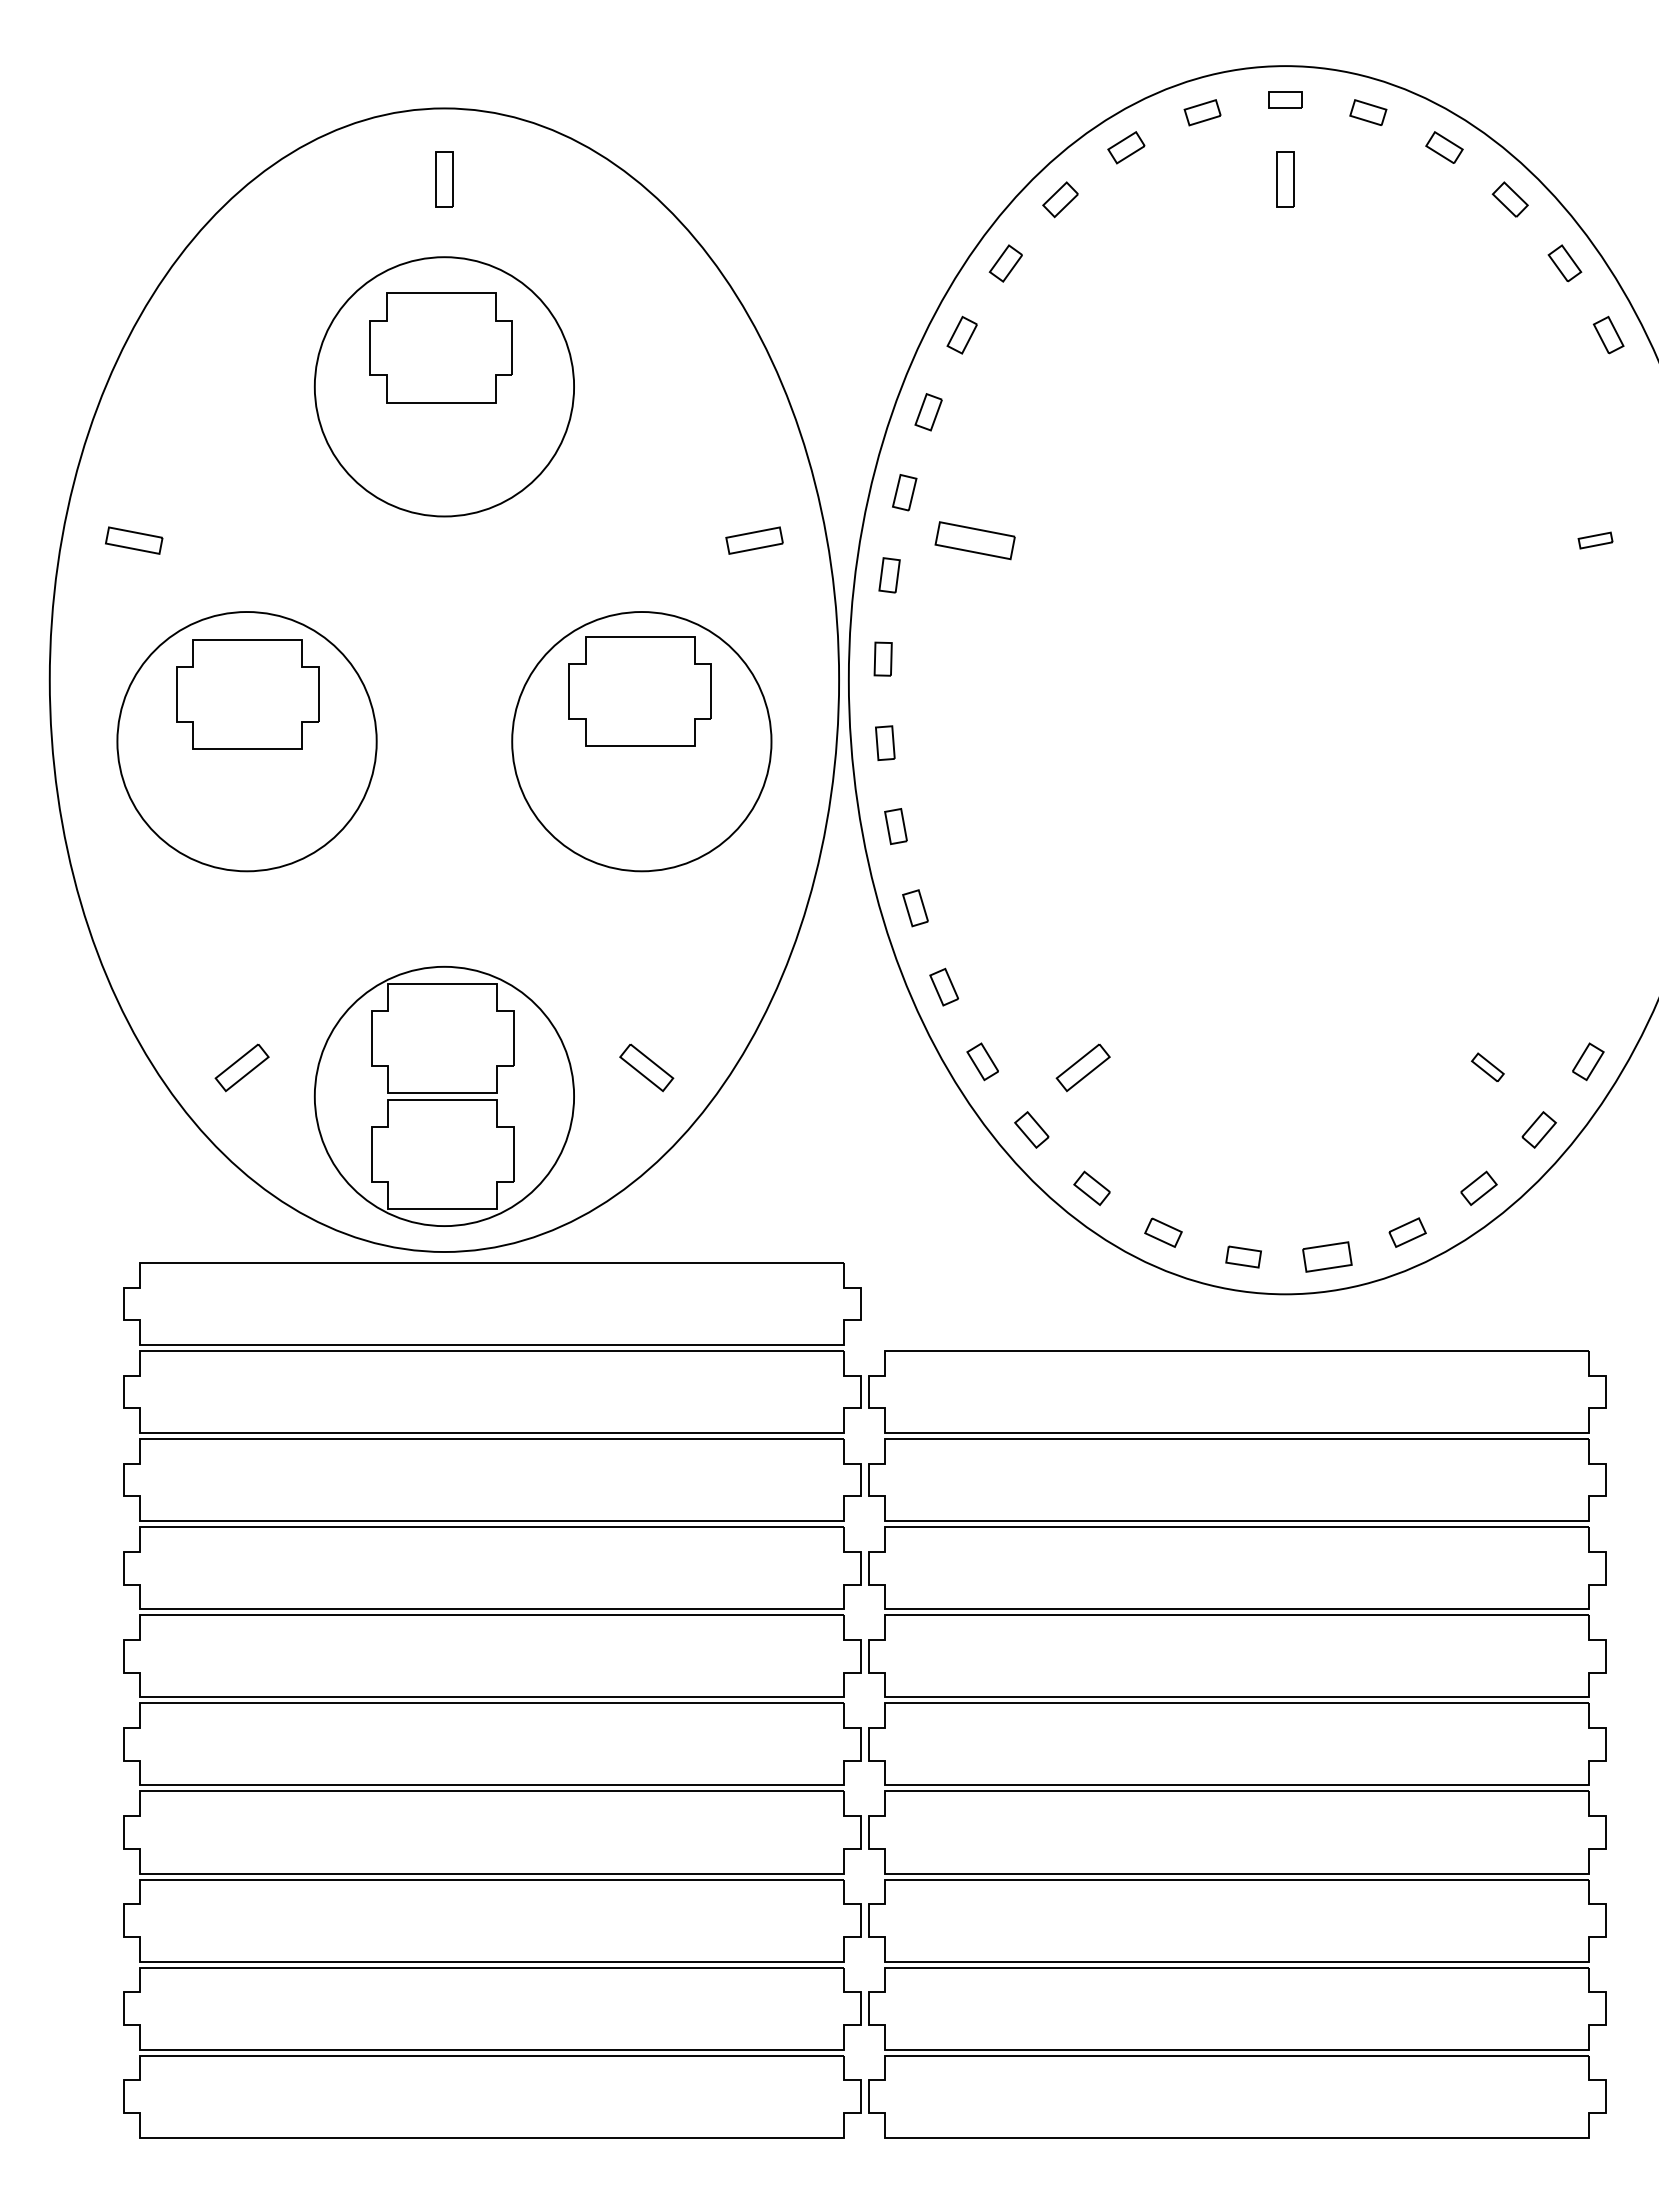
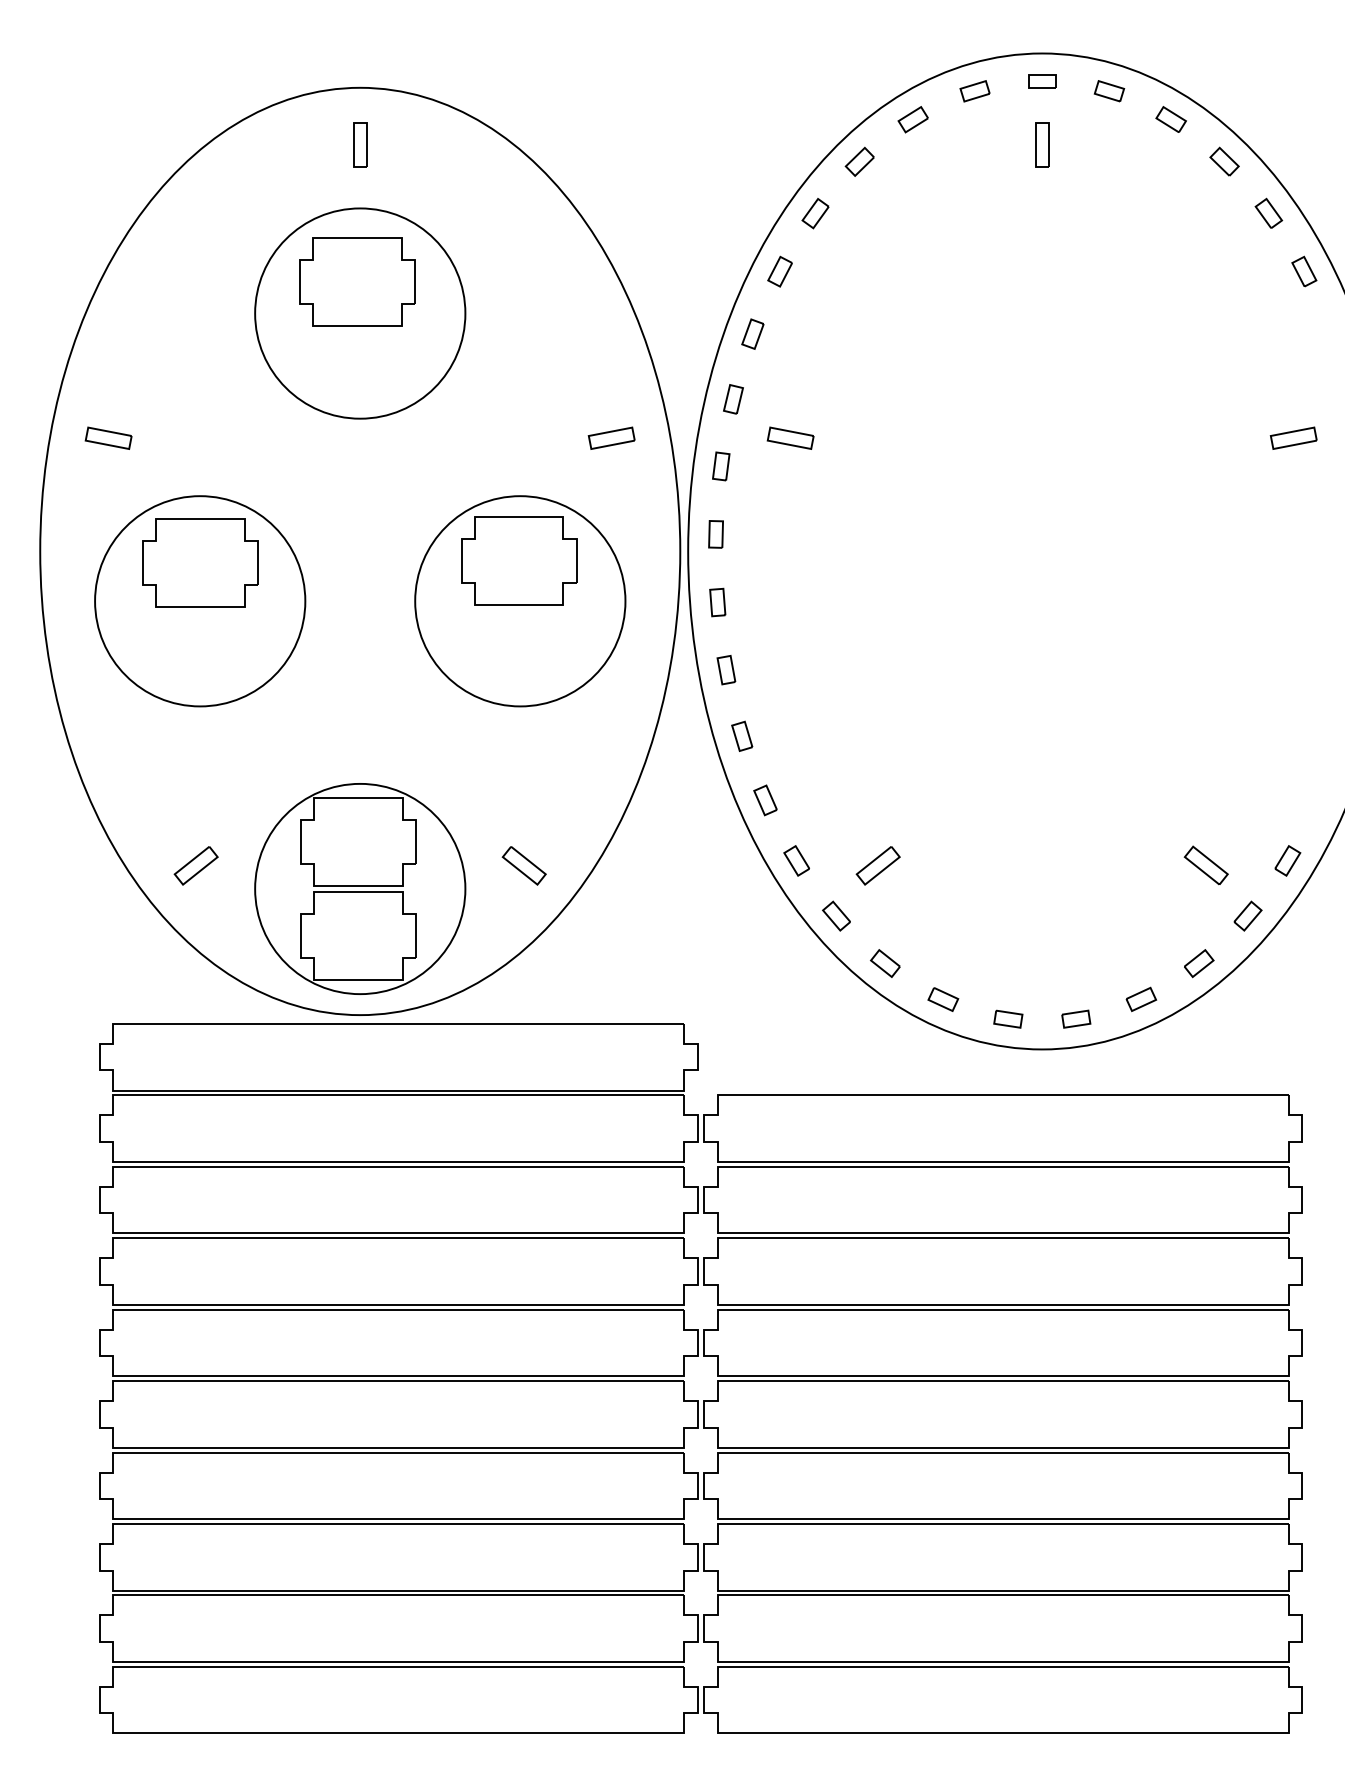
part: (975, 540) -> (790, 438), size x0.71
part: (1595, 540) -> (1293, 438), size x1.67
part: (1487, 1067) -> (1206, 865), size x1.67
part: (1327, 1256) -> (1076, 1018), size x0.71

